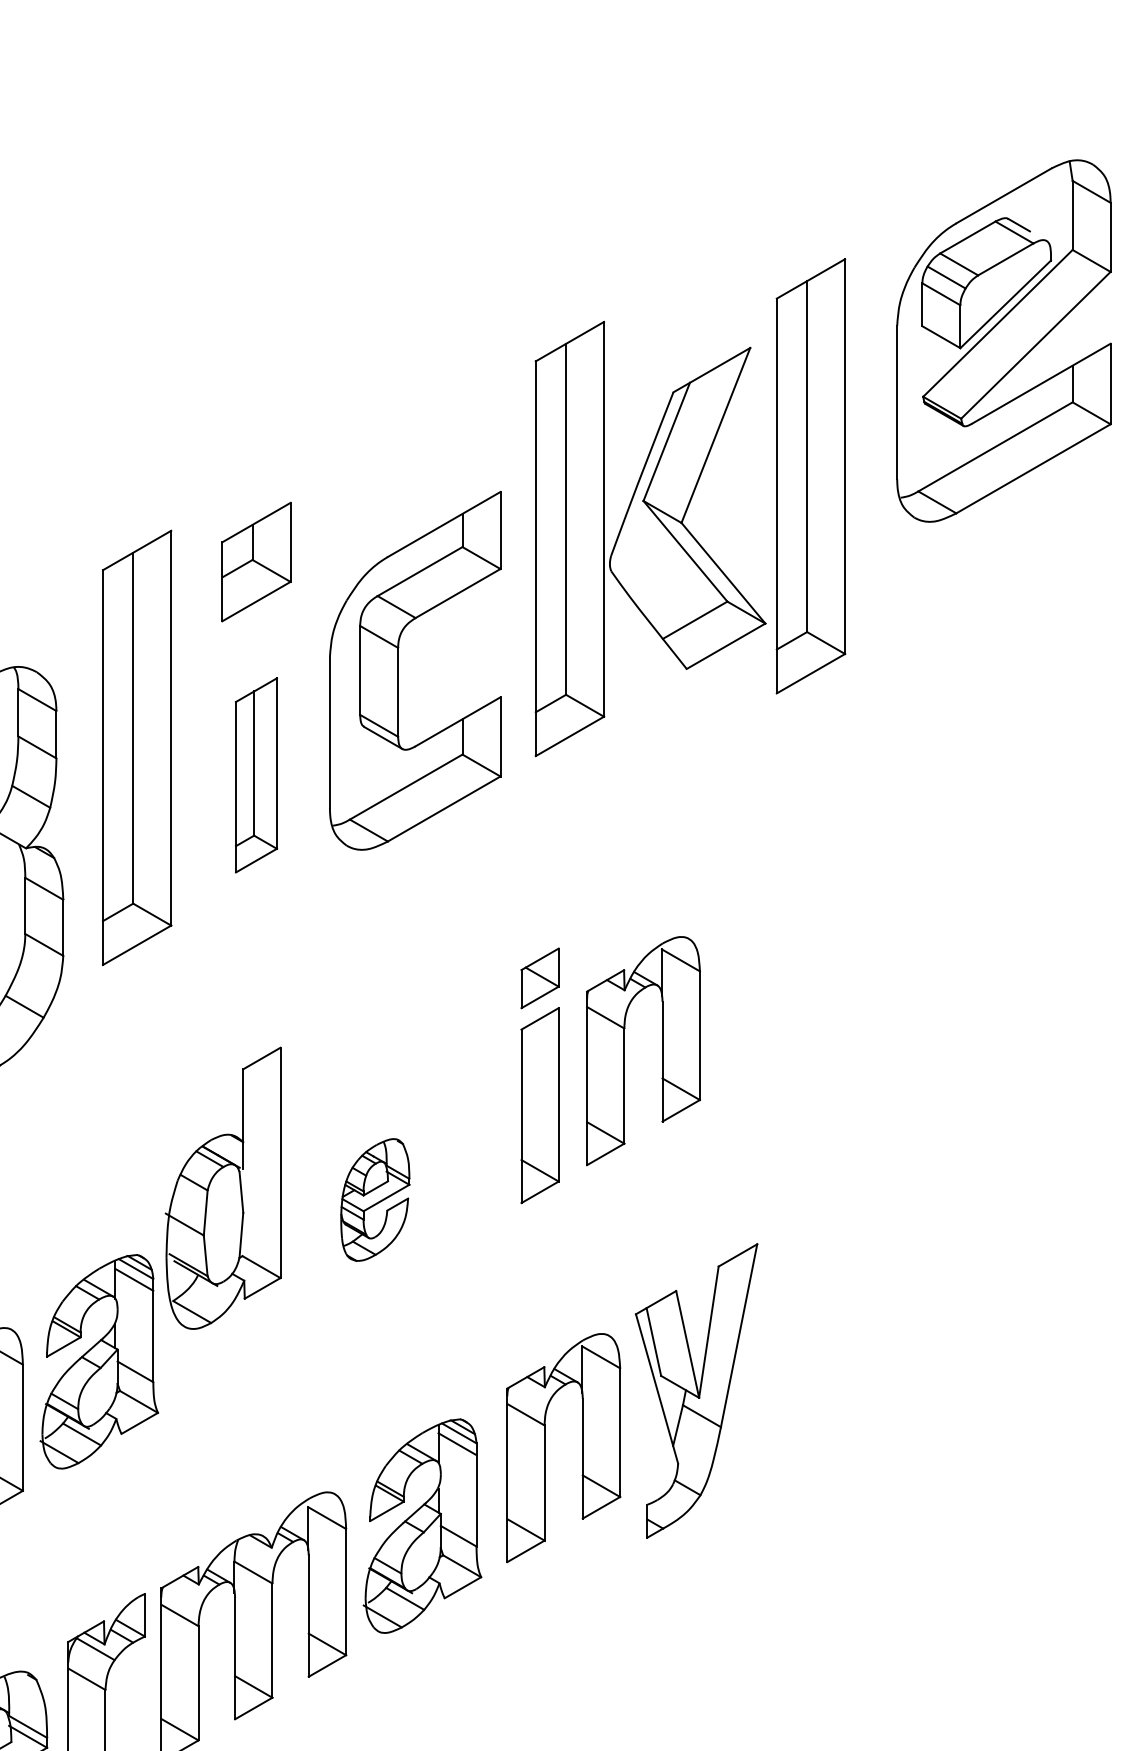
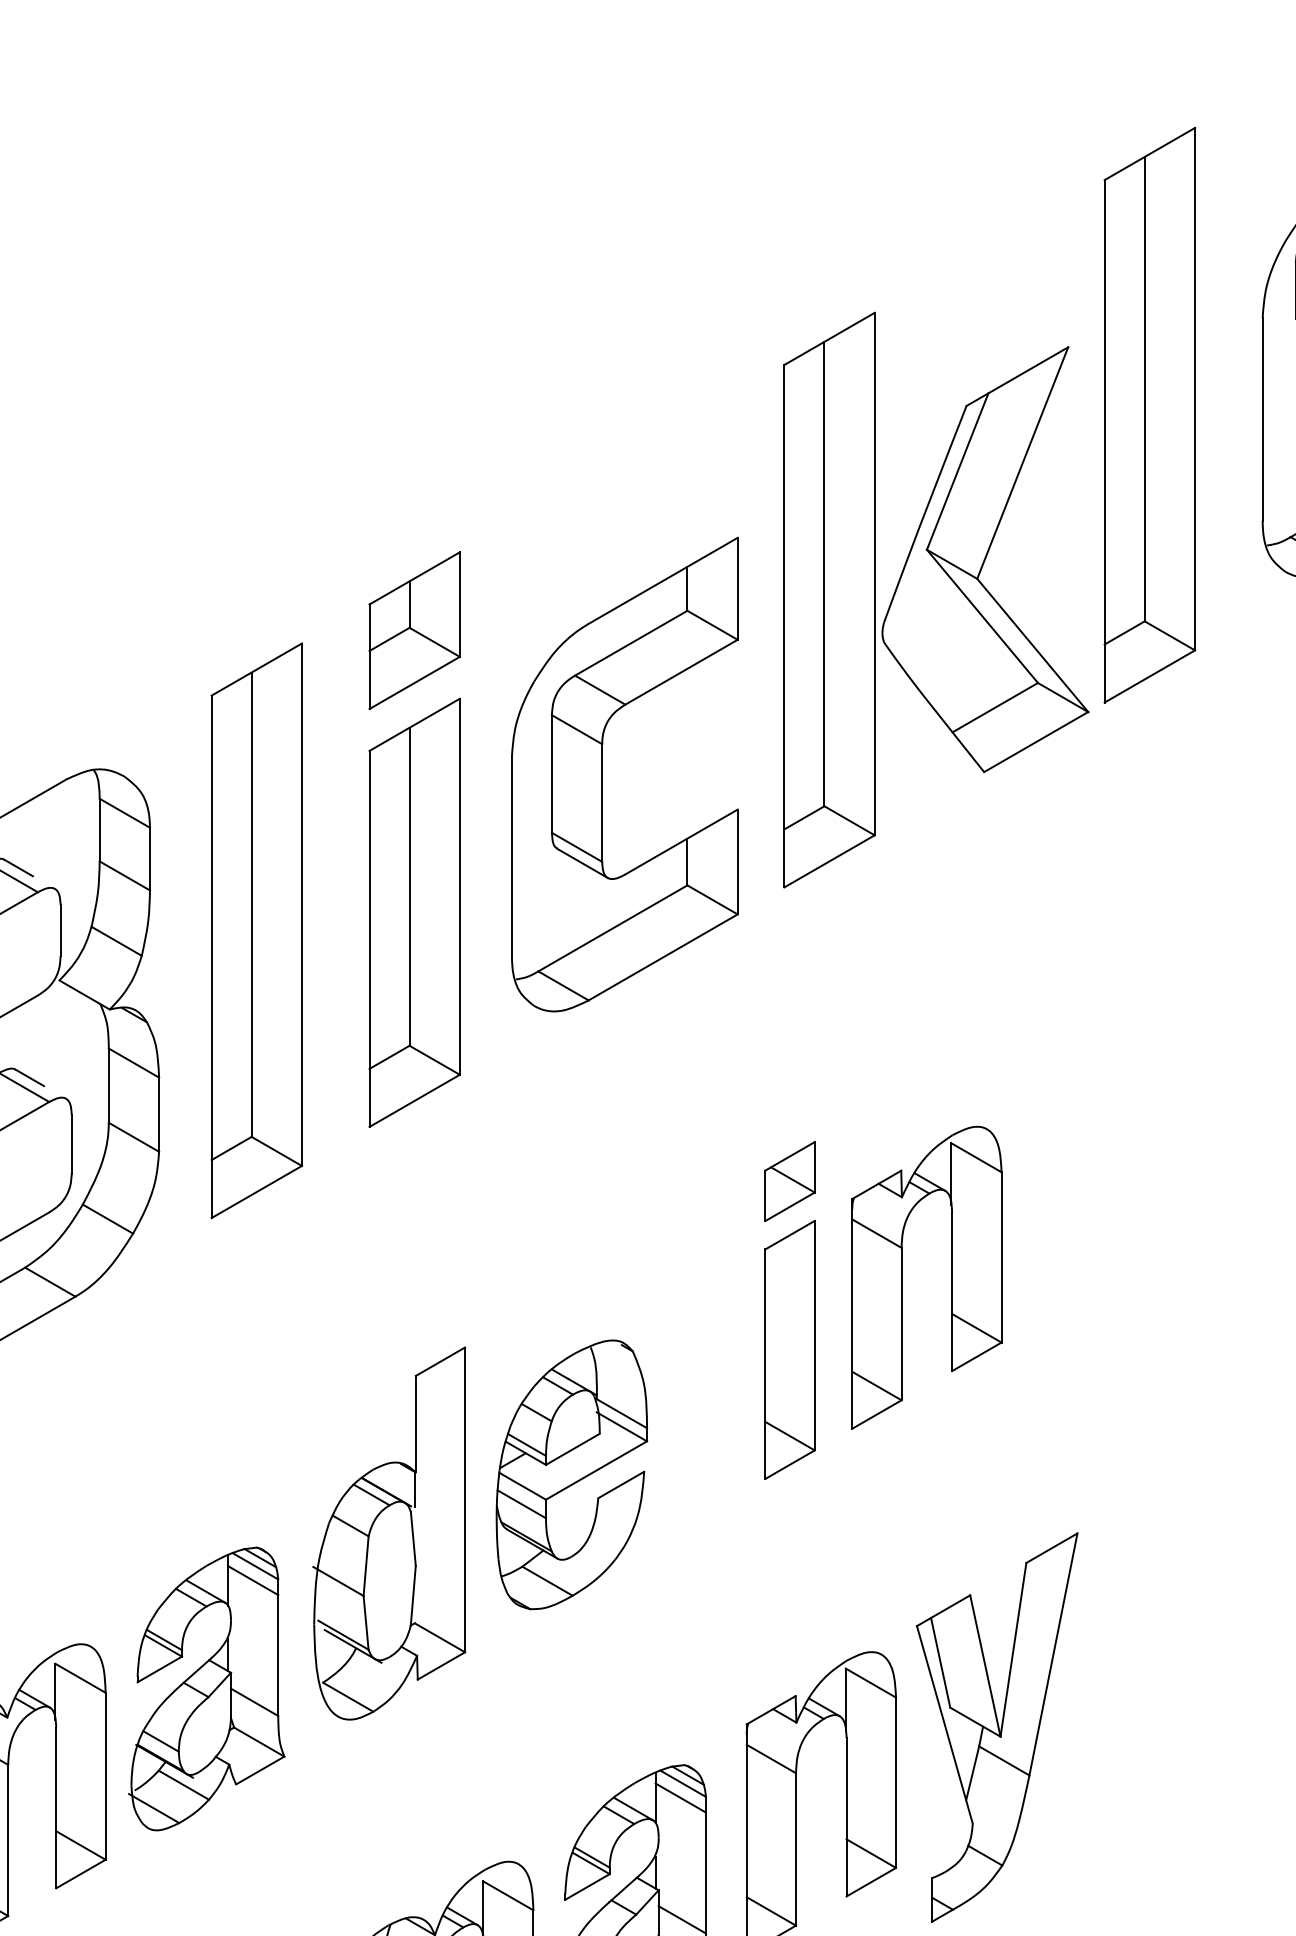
part: (810, 476) -> (1149, 415), moved
part: (137, 747) -> (257, 930), moved
part: (256, 775) -> (414, 913), size x1.67
part: (222, 1187) -> (388, 1532), moved
part: (375, 1199) -> (572, 1474), size x1.67

